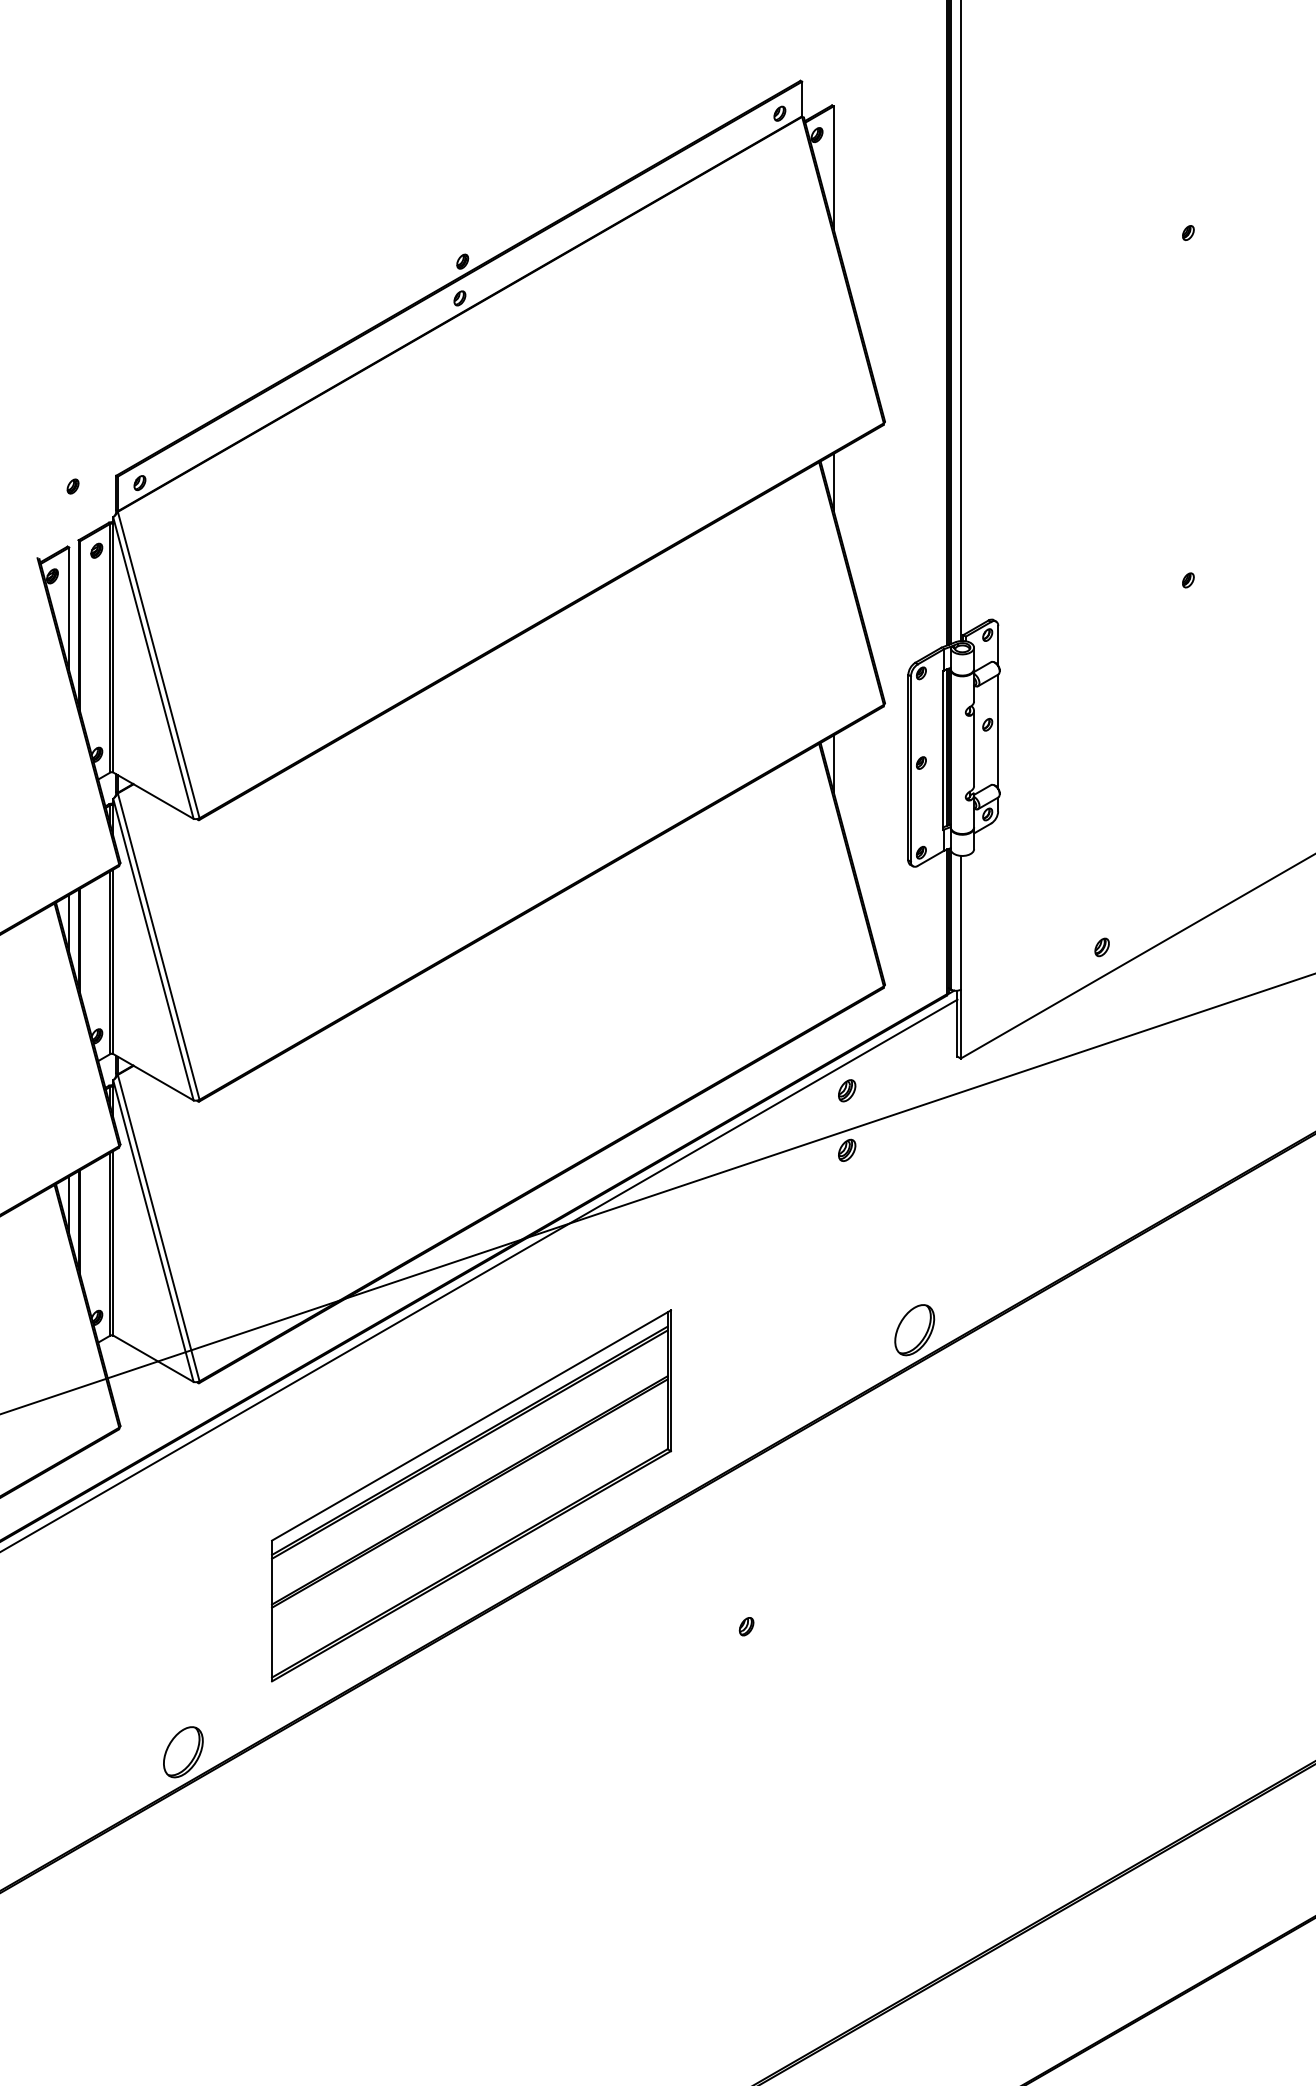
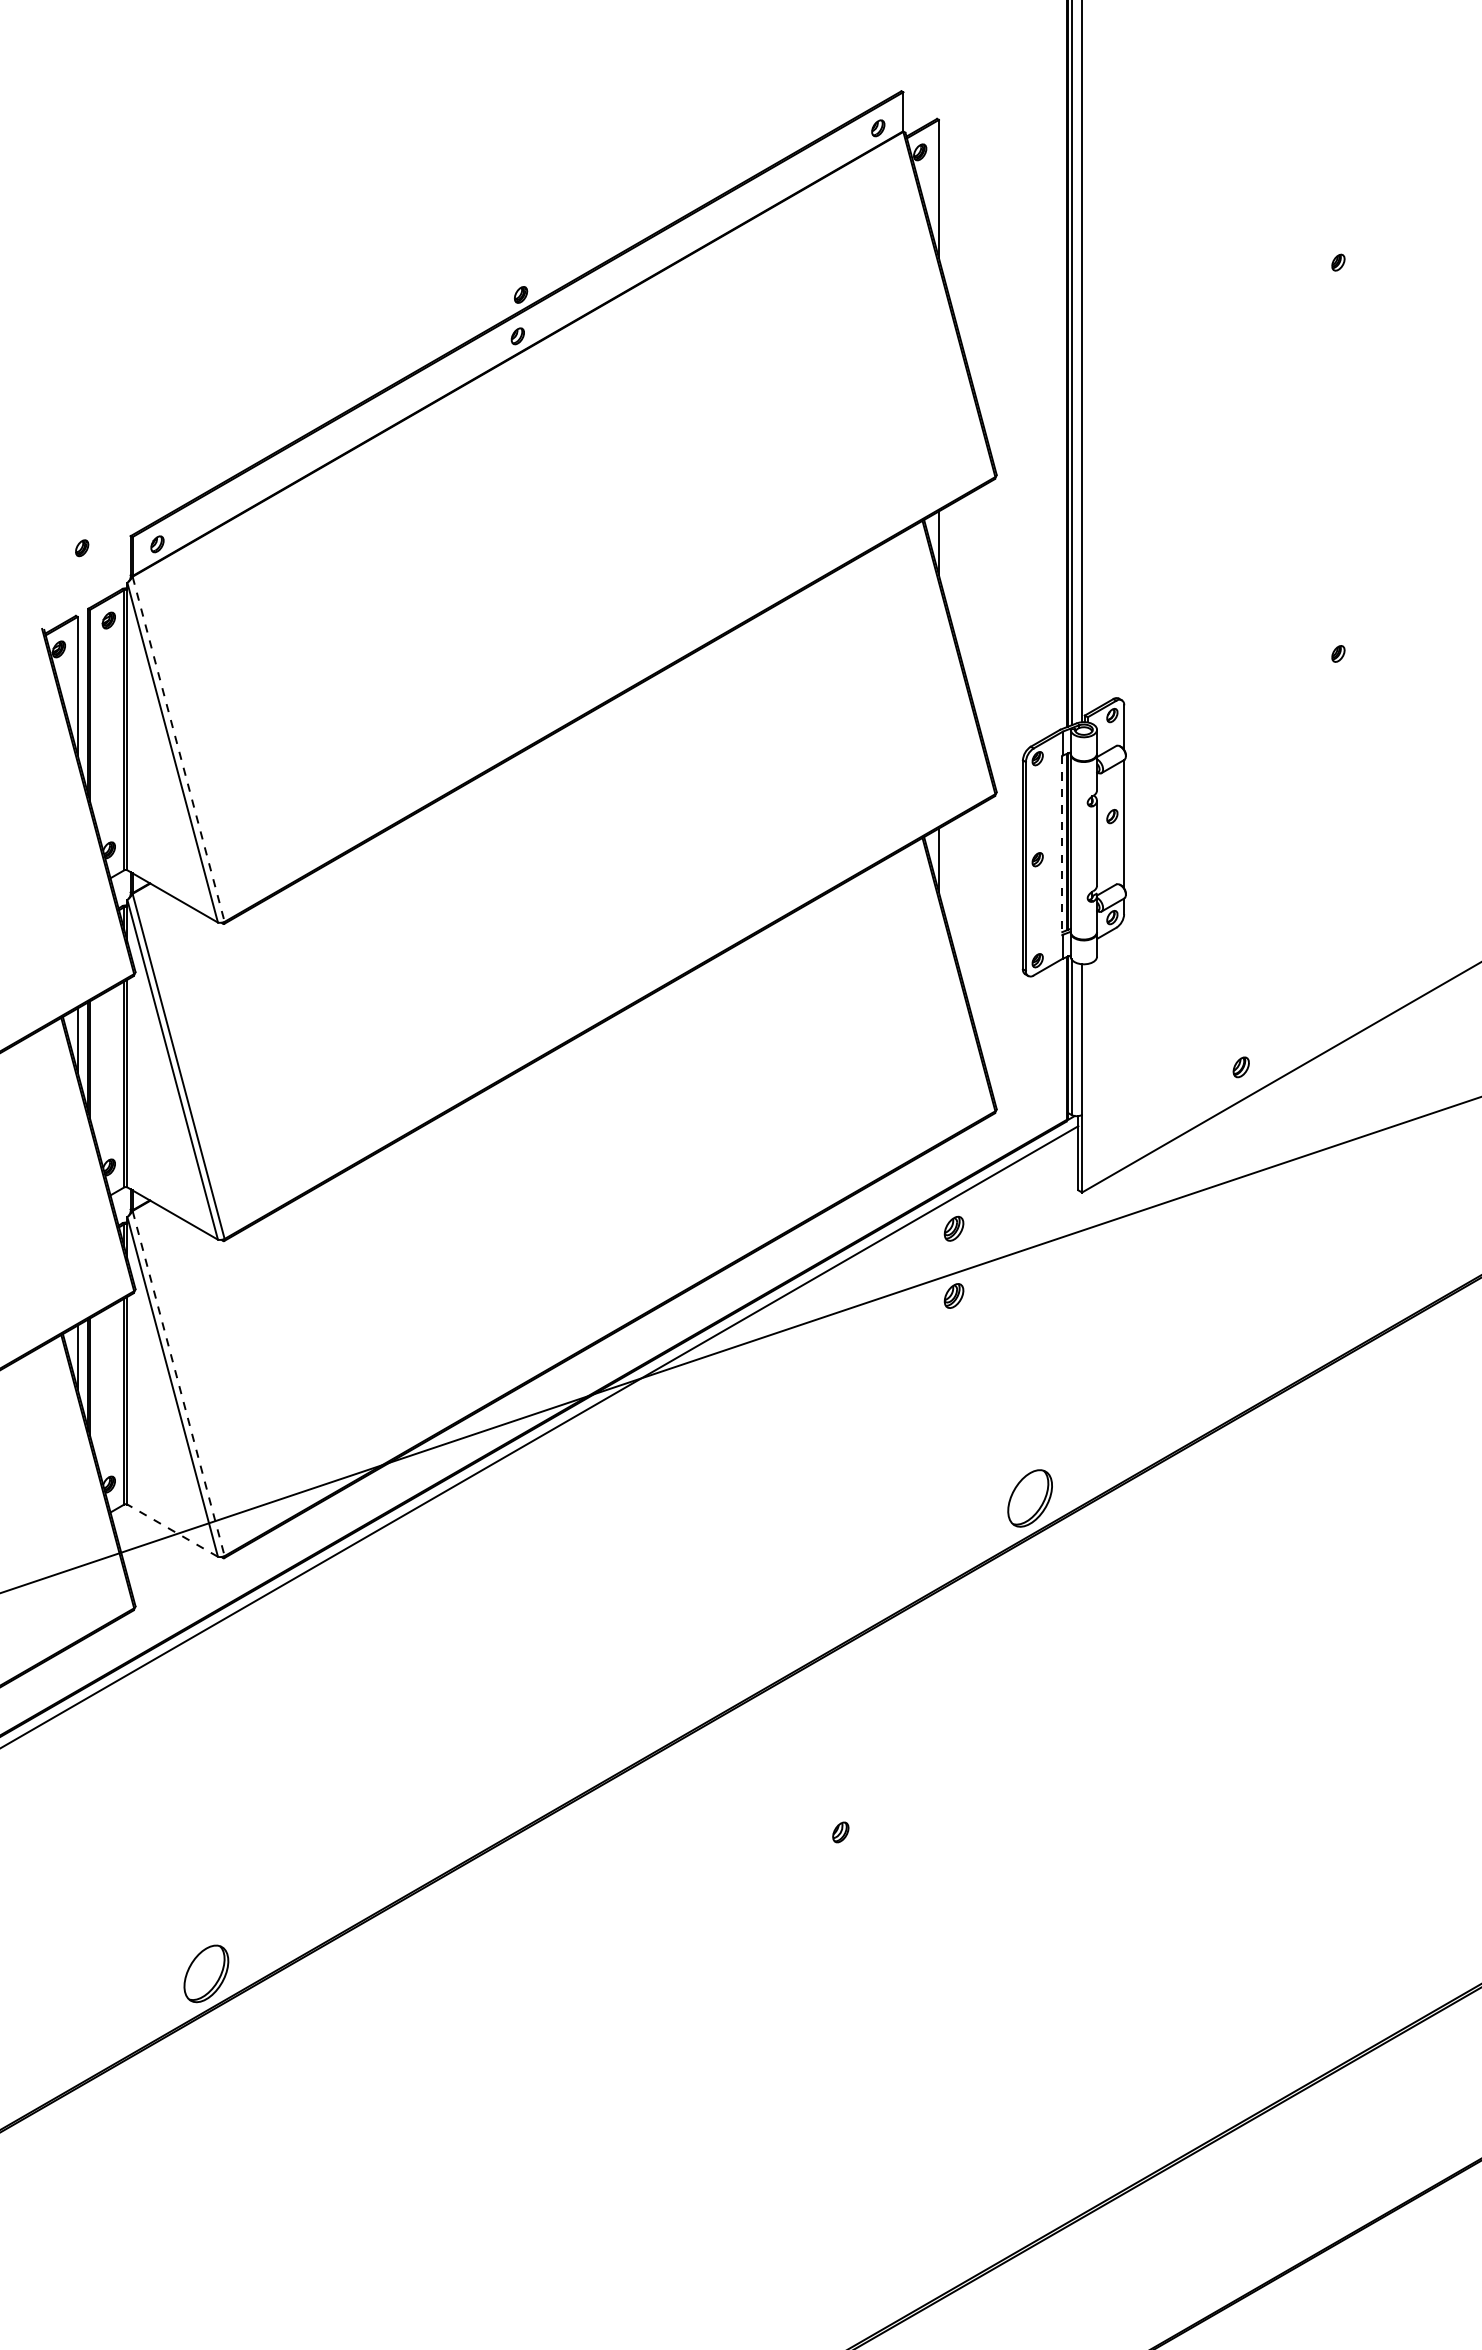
line: (158, 665) -> (178, 749), solid -> dashed
line: (943, 750) -> (1062, 845), solid -> dashed
line: (158, 1228) -> (178, 1383), solid -> dashed
line: (153, 1358) -> (172, 1530), solid -> dashed
part: (471, 1495) -> (530, 1684), removed

